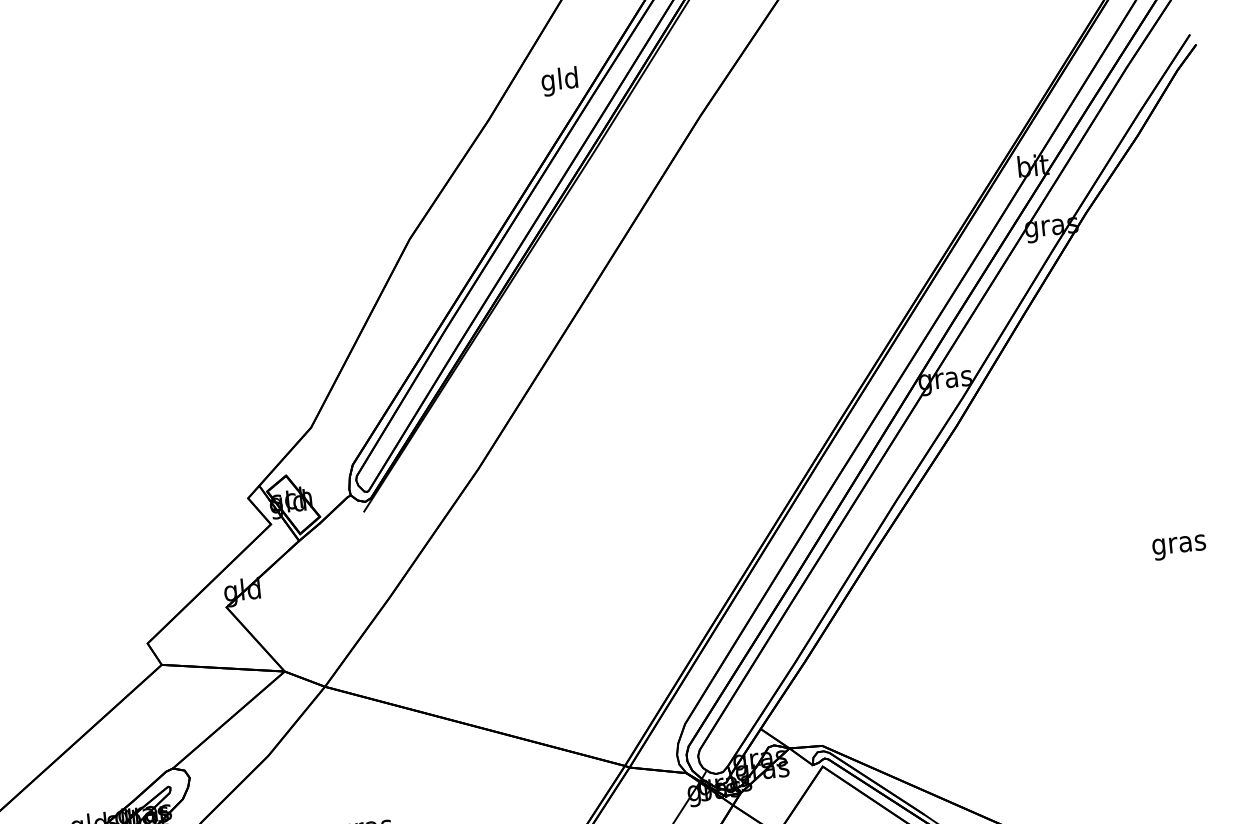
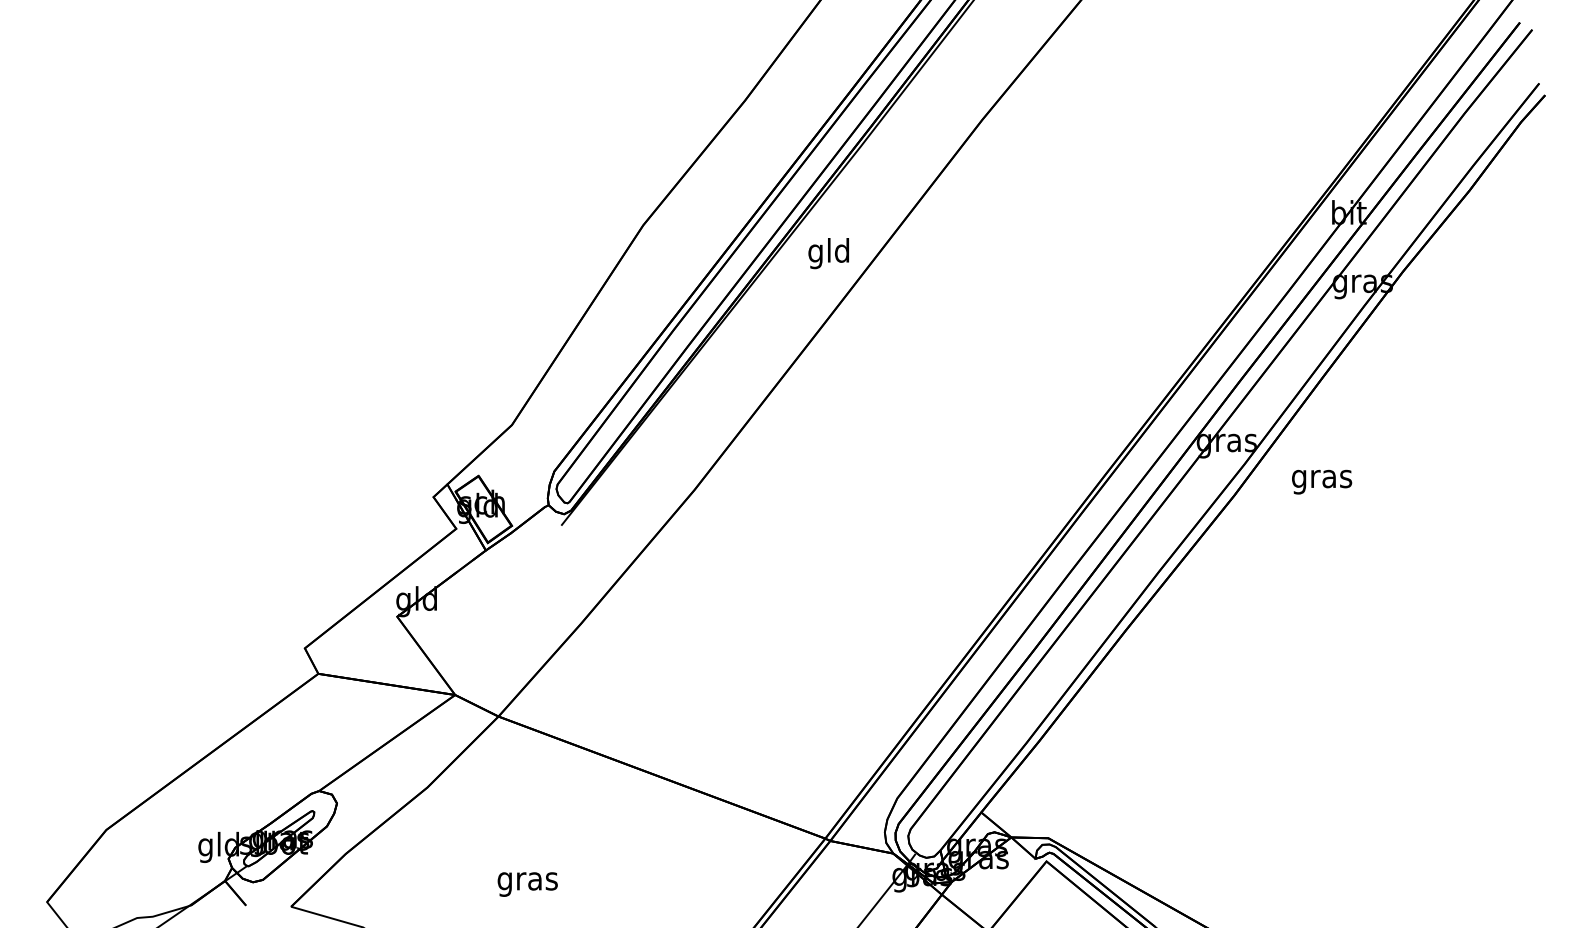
text: (559, 81) -> (828, 253), moved
text: (1179, 546) -> (1322, 481), moved

